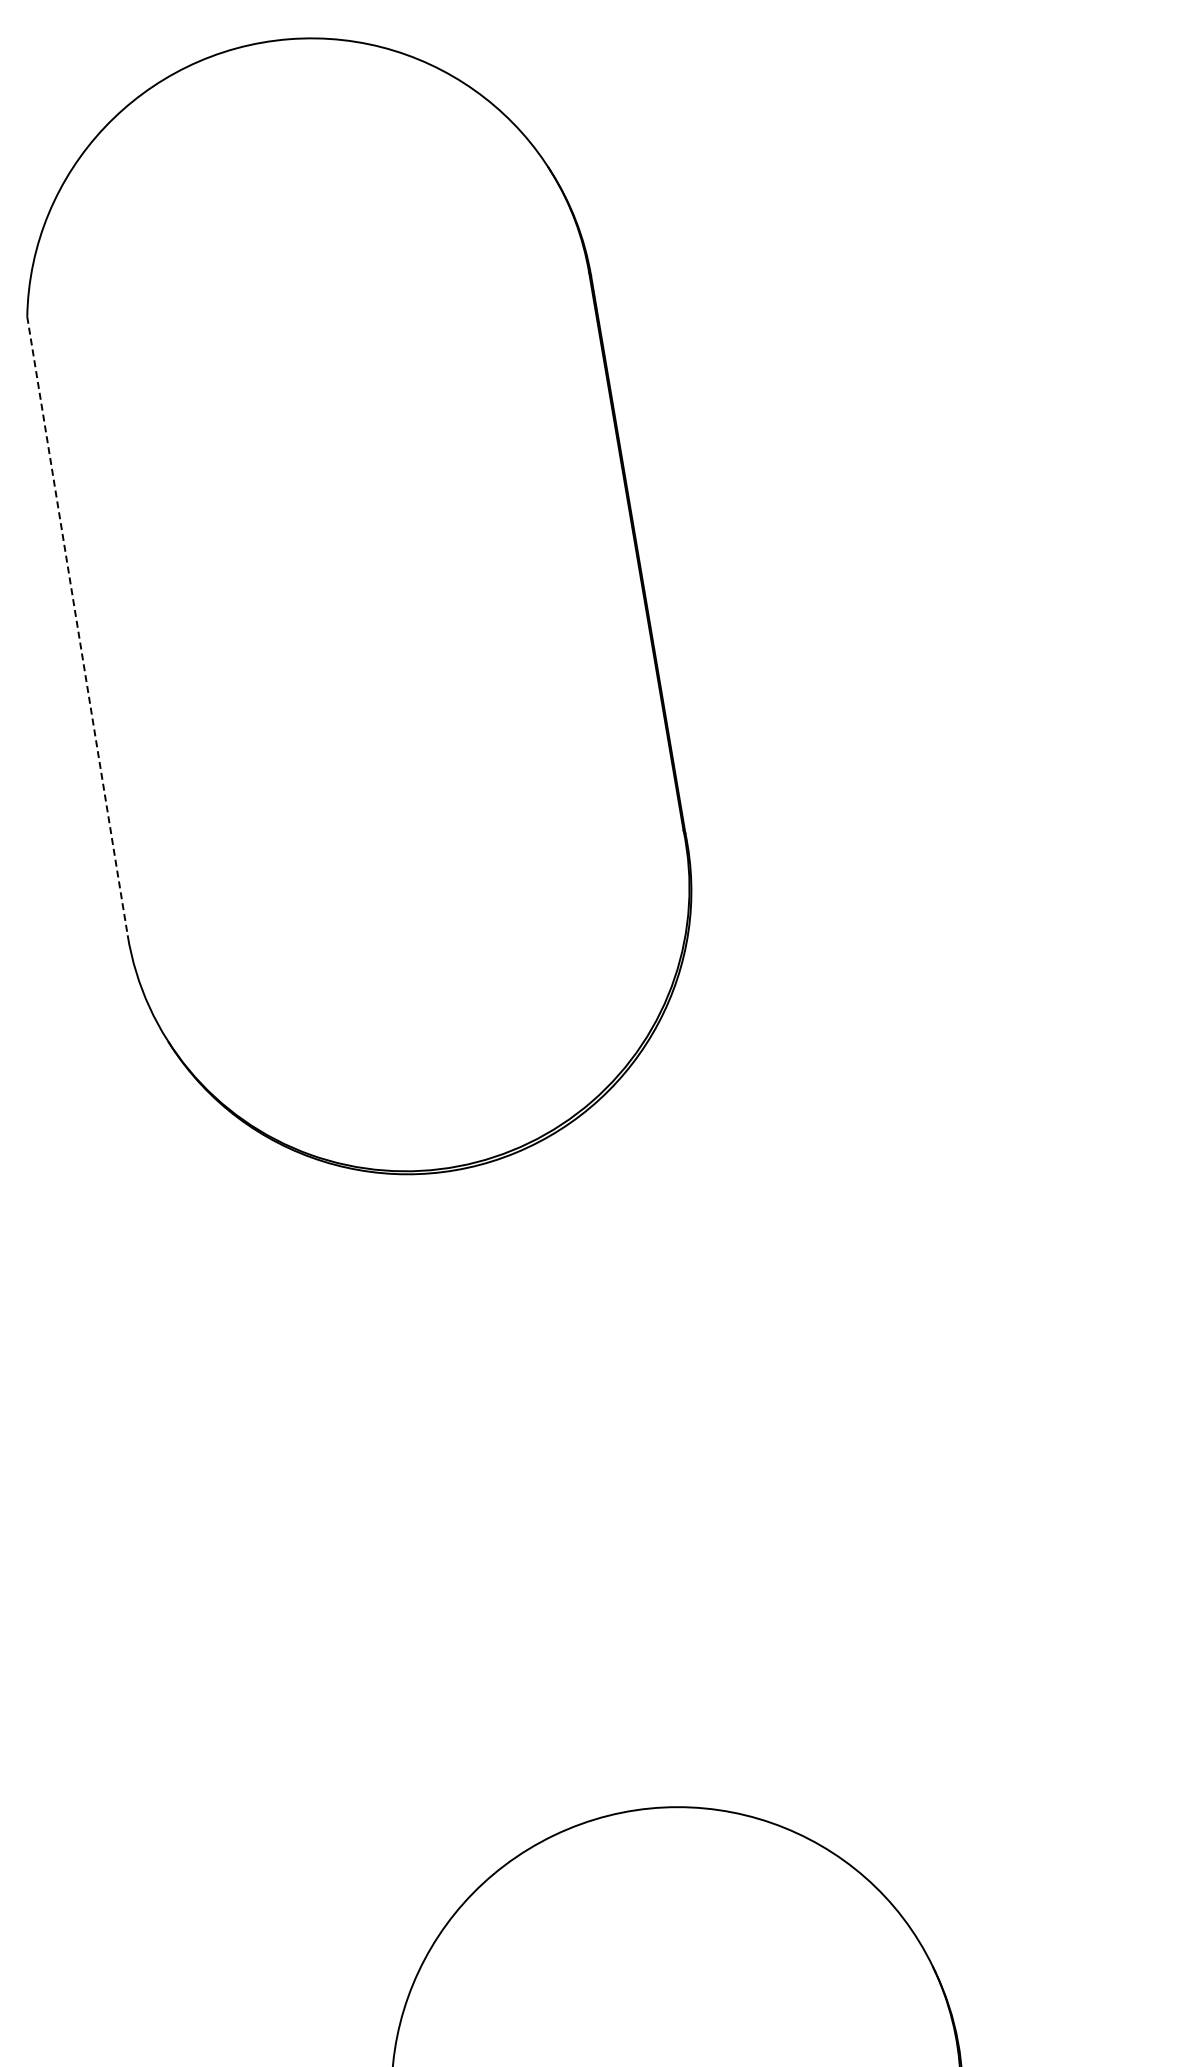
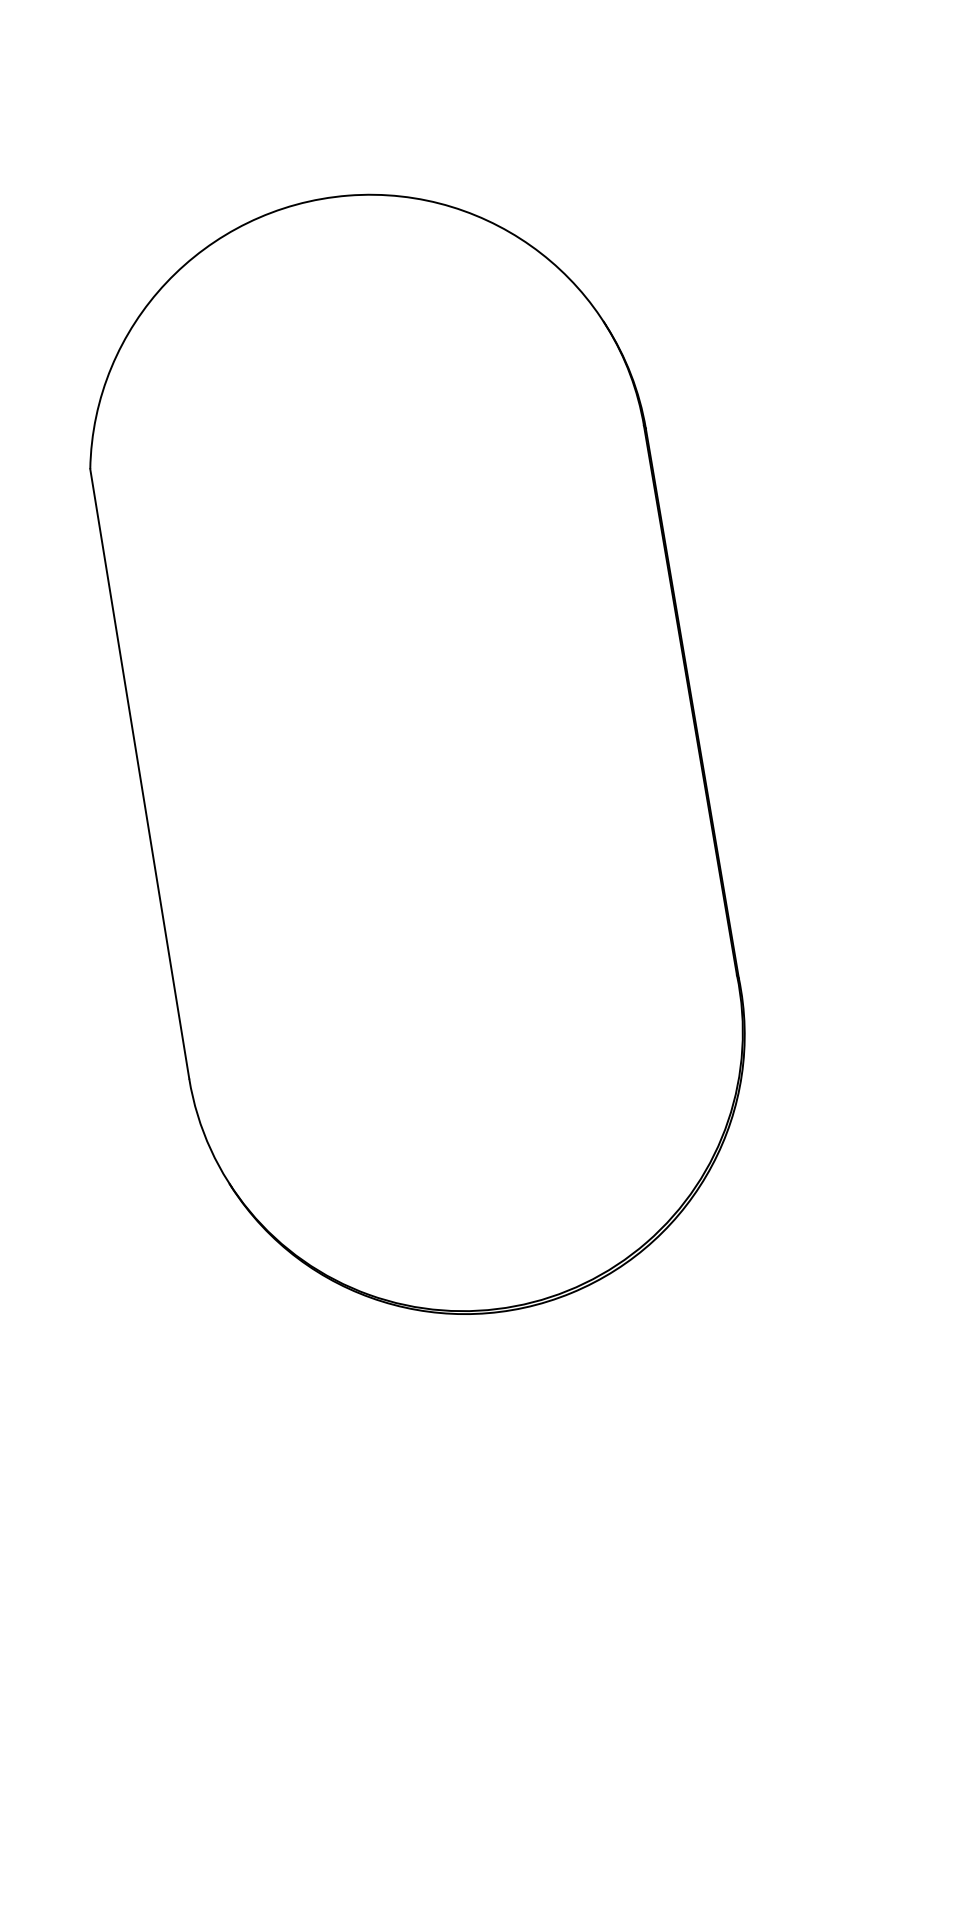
line: (77, 626) -> (139, 774), dashed -> solid

